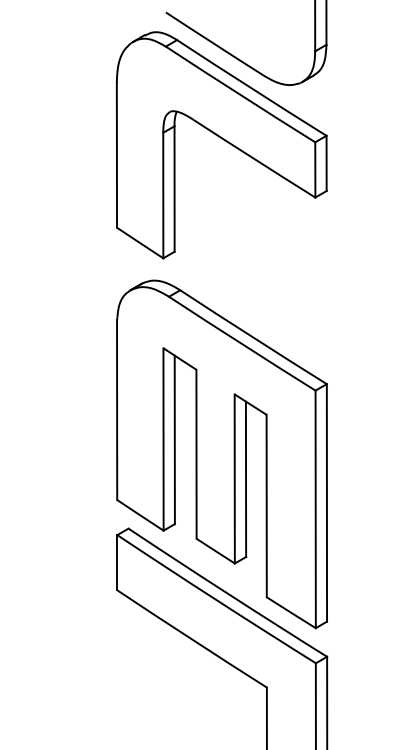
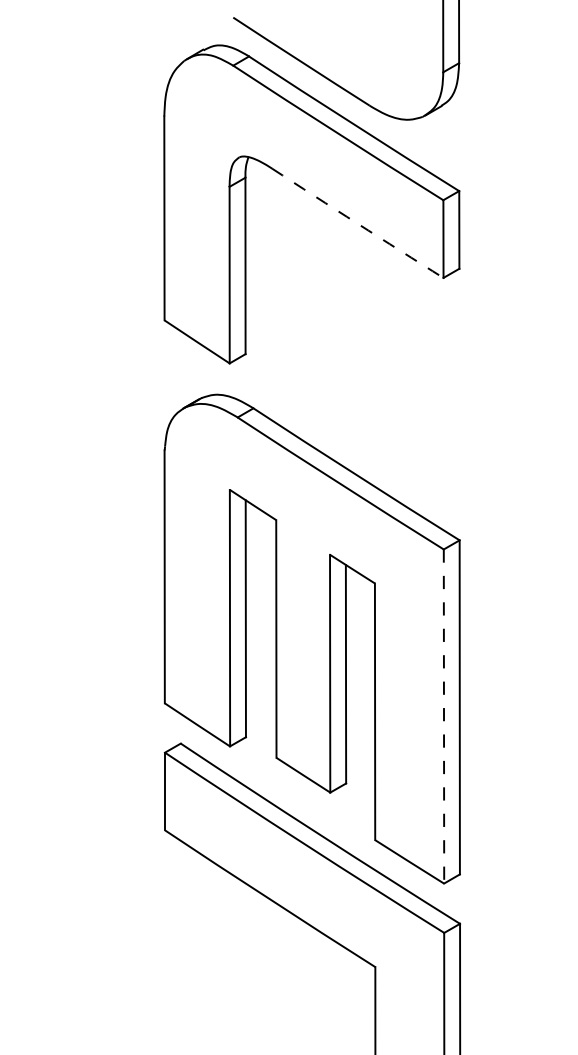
arc: (254, 158) -> (357, 223), solid -> dashed
line: (315, 509) -> (443, 716), solid -> dashed

